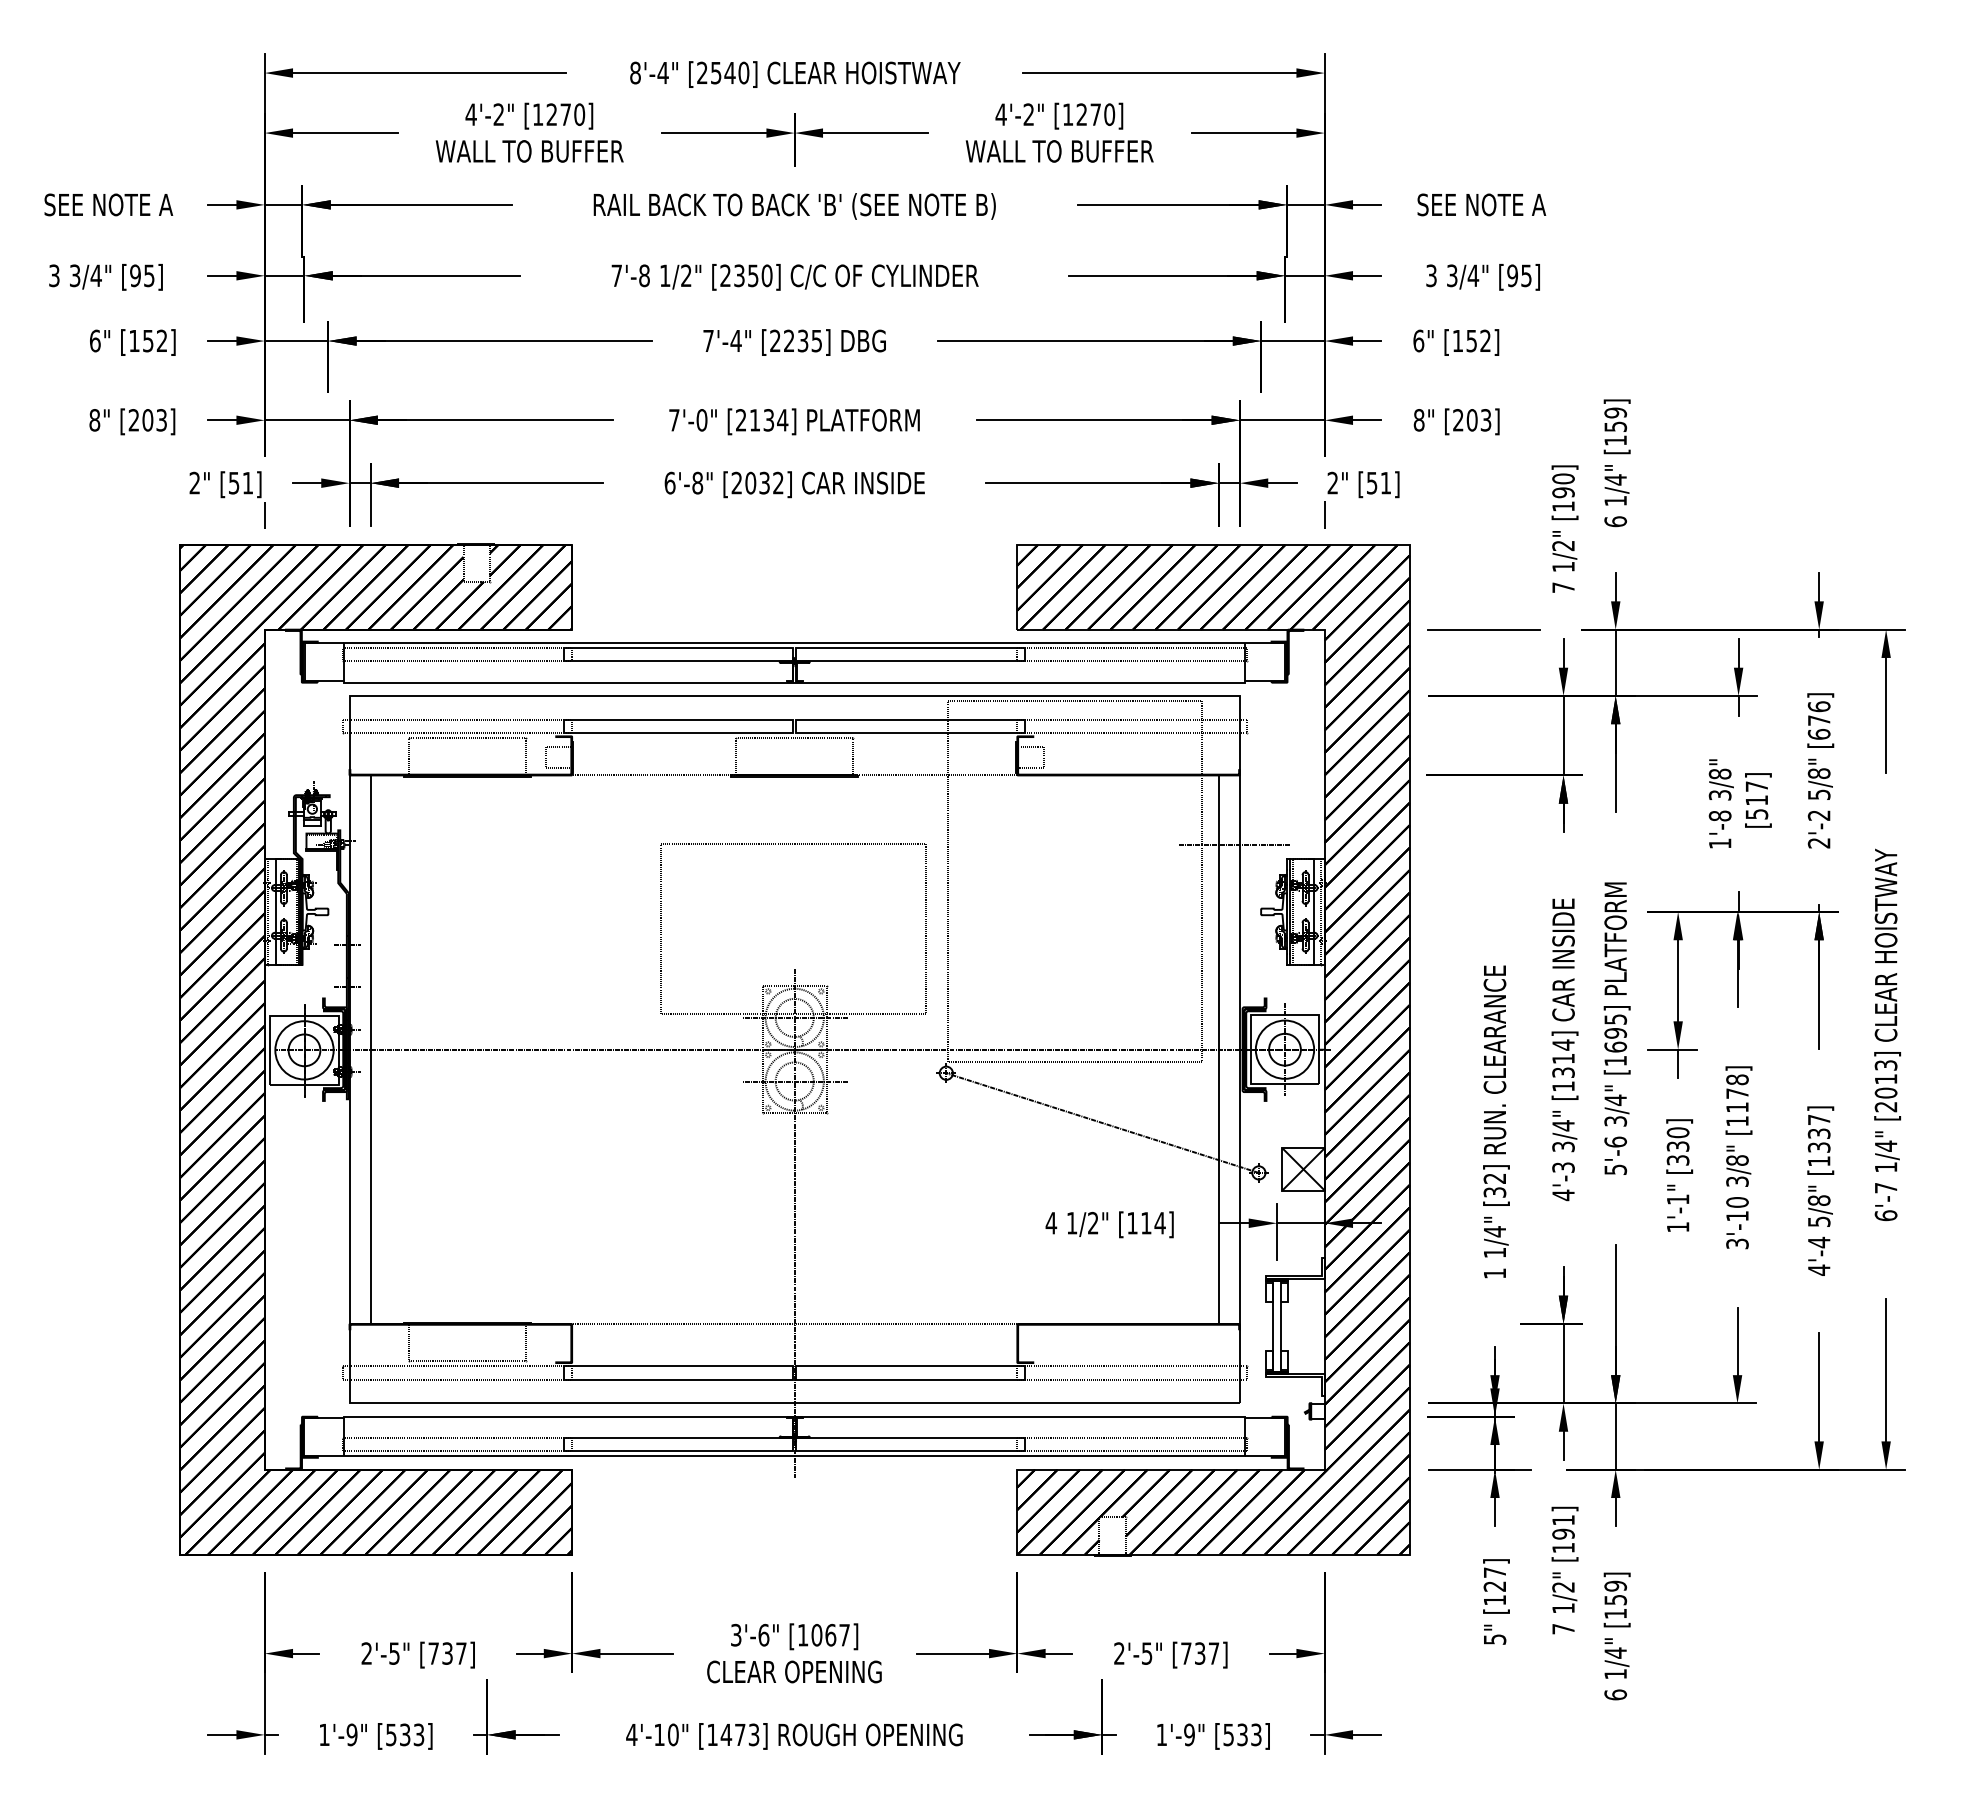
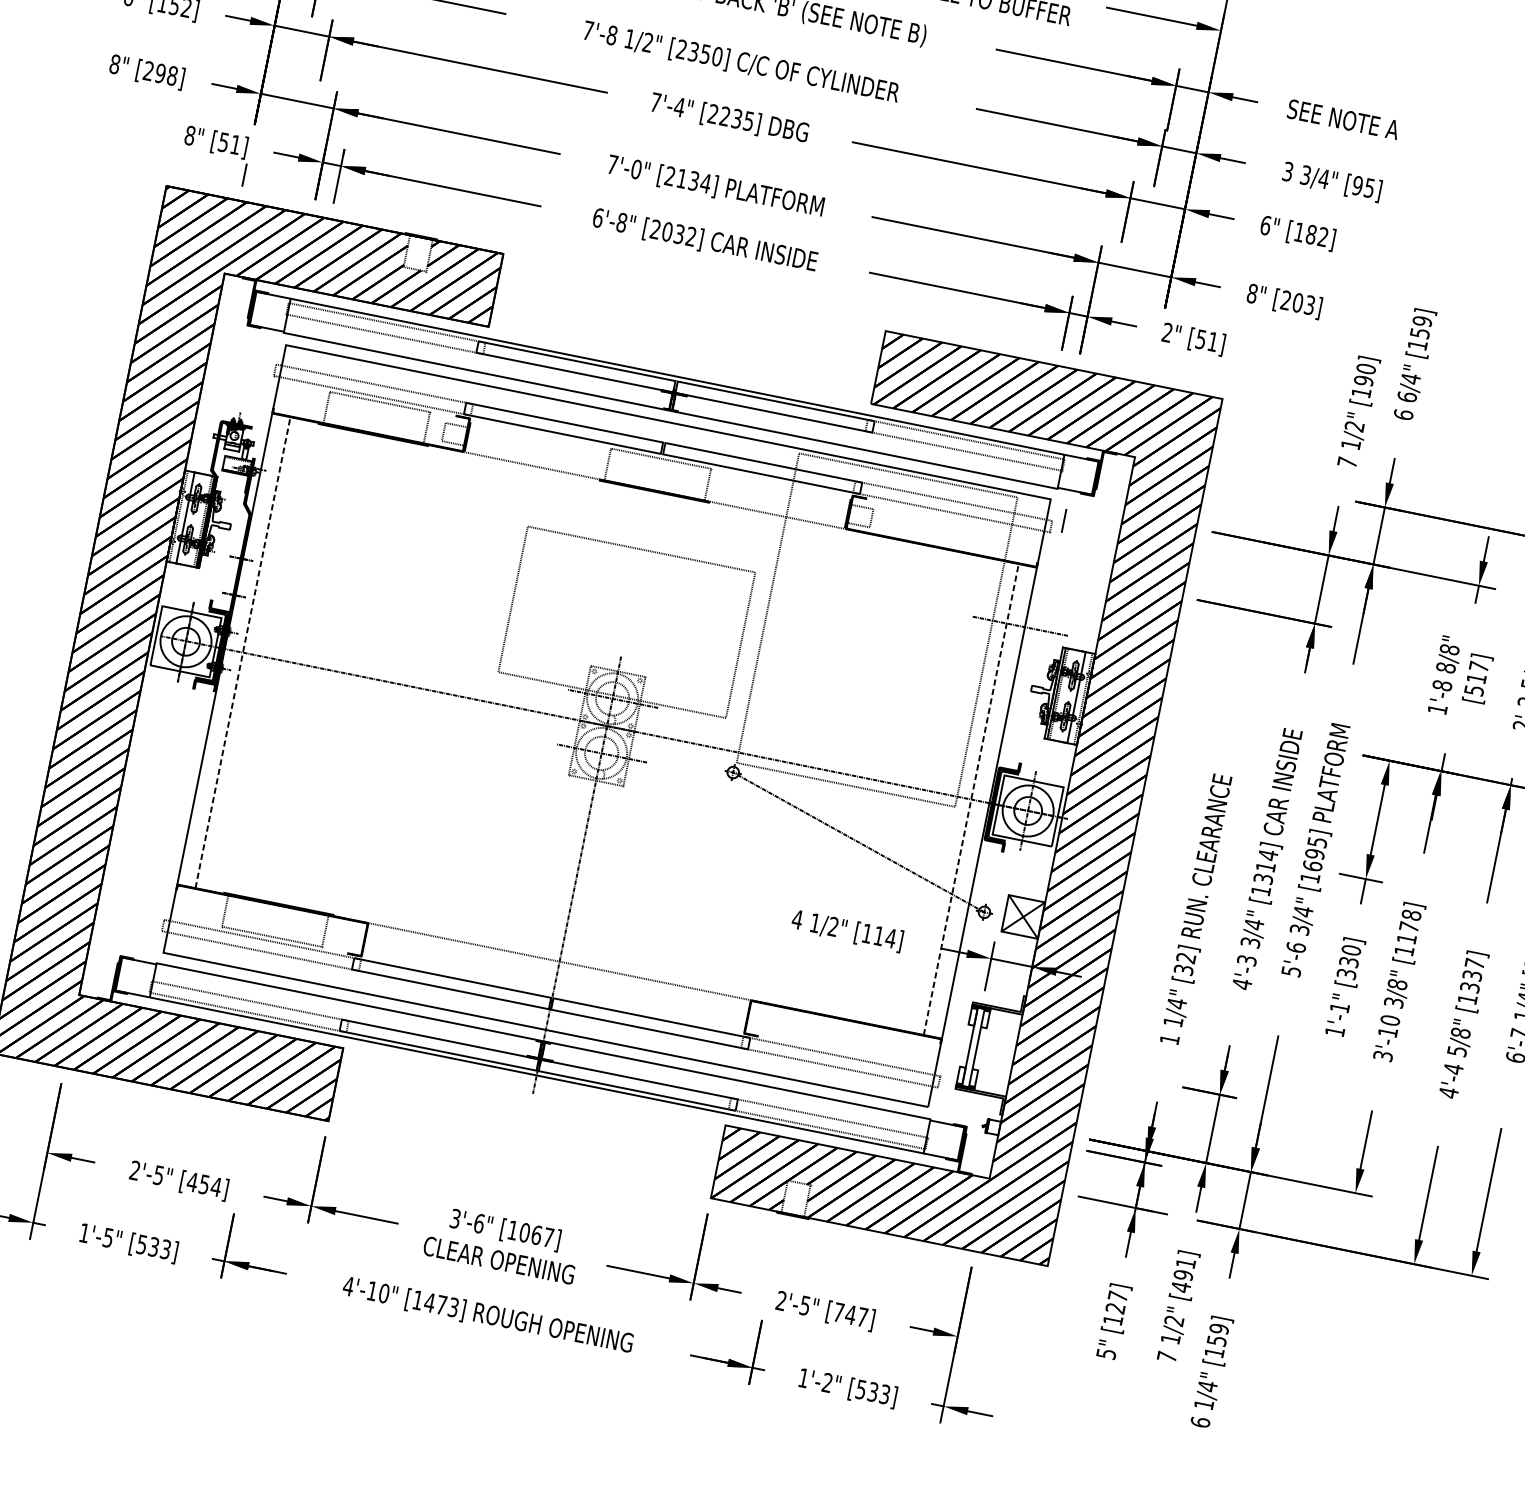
text: (1471, 340) -> (1311, 234), [152] -> [182]
text: (154, 420) -> (166, 74), [203] -> [298]
text: (194, 482) -> (189, 135), 2" -> 8"
text: (1615, 500) -> (1407, 396), 1/4" -> 6/4"
line: (1324, 514) -> (1063, 520), moved
line: (1483, 629) -> (1271, 484), removed
text: (1720, 794) -> (1446, 667), 3/8" -> 8/8"
line: (370, 1049) -> (242, 652), solid -> dashed
line: (1218, 1049) -> (971, 799), solid -> dashed
text: (1563, 1547) -> (1181, 1286), [191] -> [491]
text: (447, 1653) -> (204, 1184), [737] -> [454]
text: (1199, 1653) -> (850, 1314), [737] -> [747]
text: (351, 1734) -> (107, 1237), 1'-9" -> 1'-5"
text: (1189, 1734) -> (827, 1382), 1'-9" -> 1'-2"

